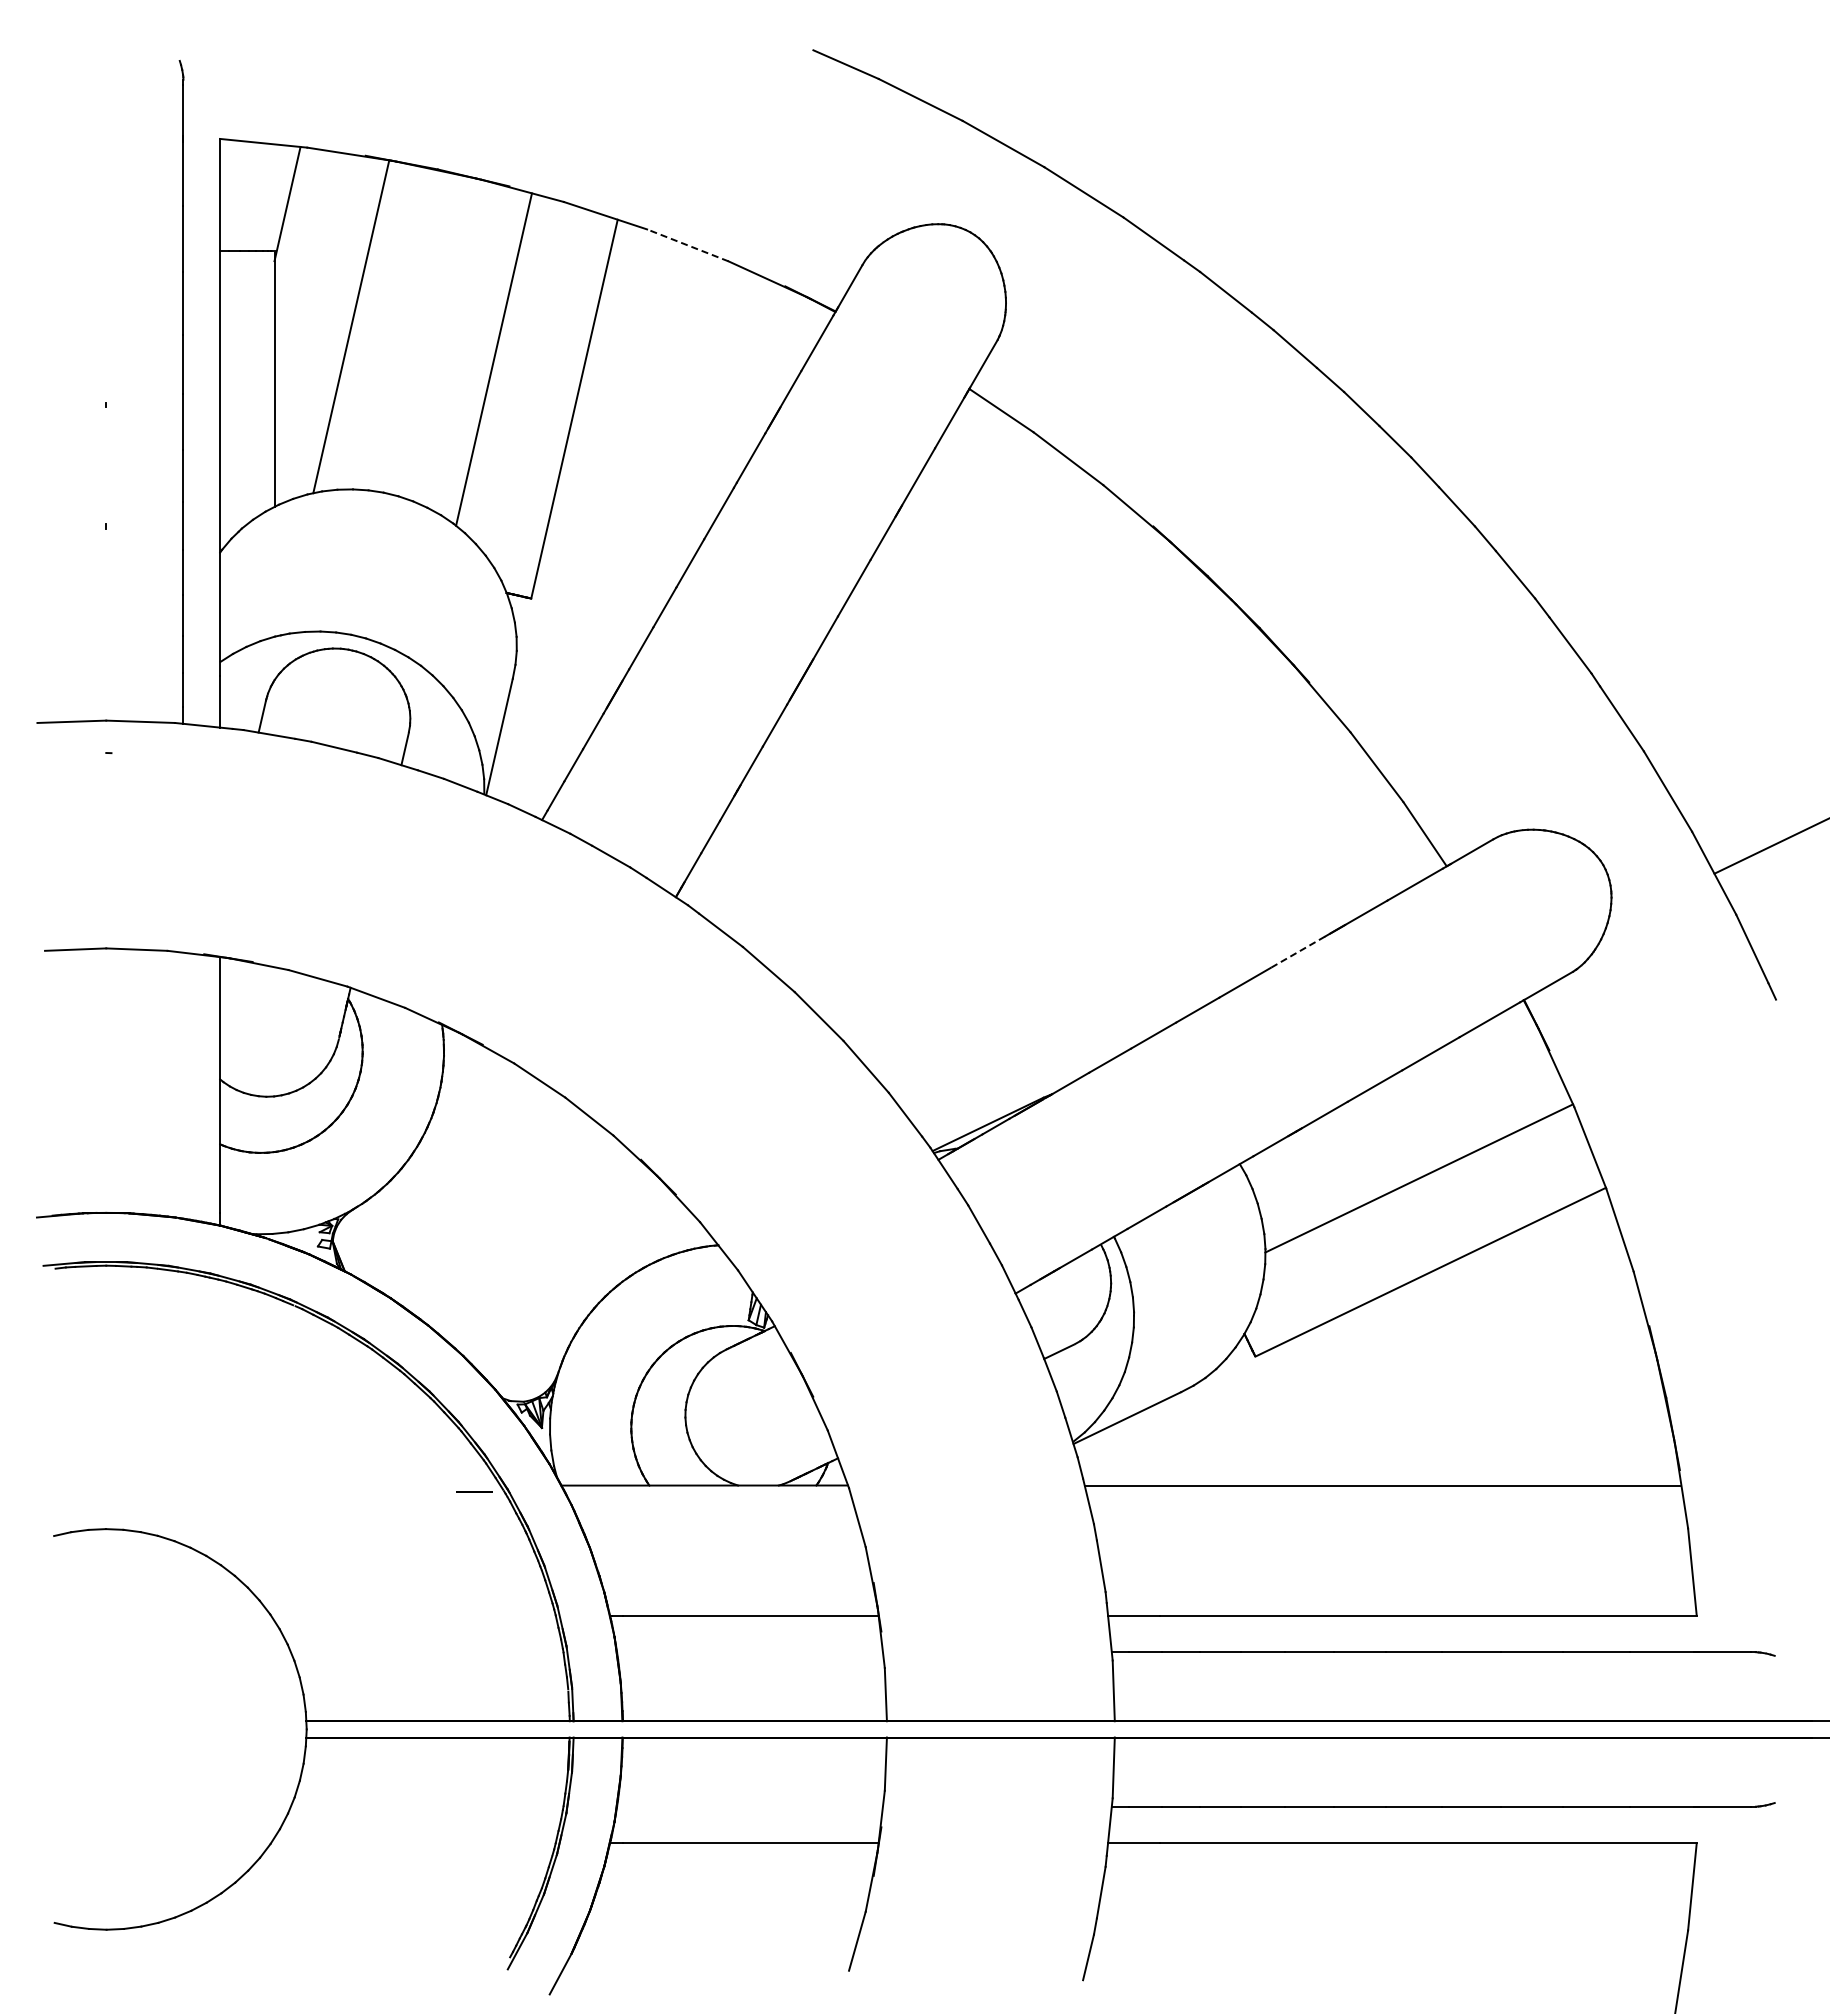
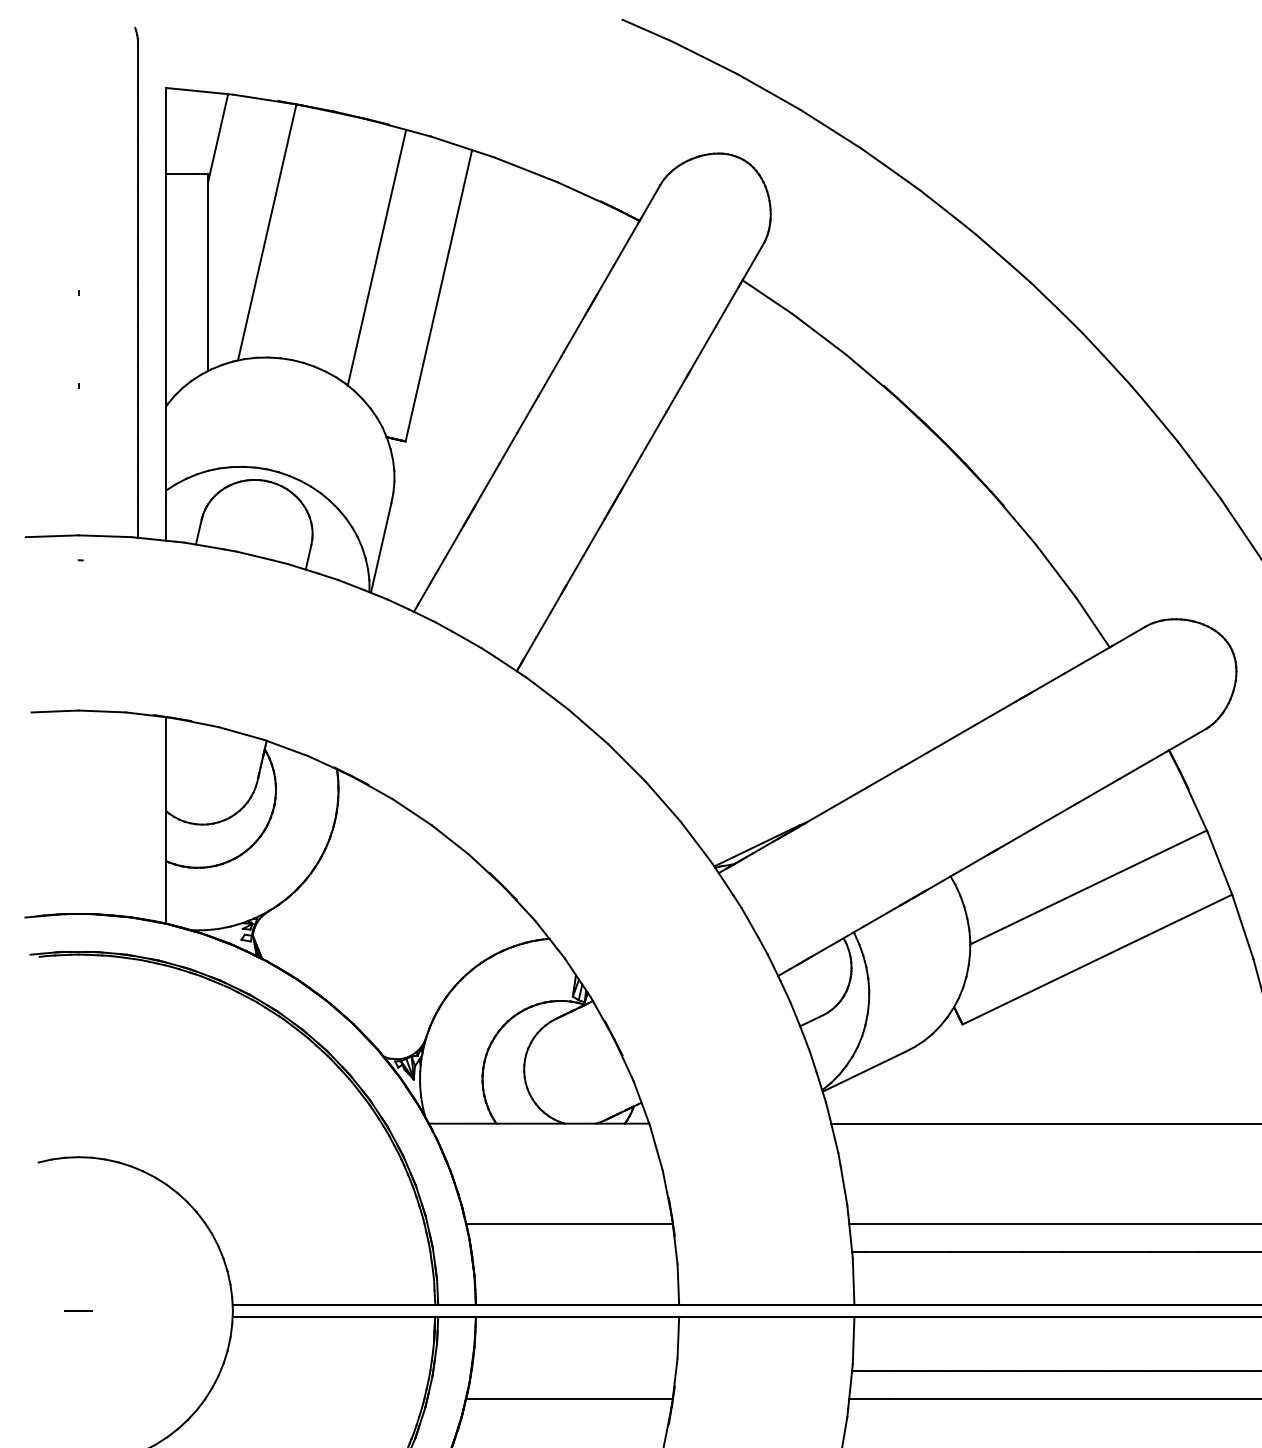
line: (687, 245) -> (525, 169), dashed -> solid
line: (1297, 952) -> (994, 713), dashed -> solid
line: (474, 1491) -> (78, 1310), moved

